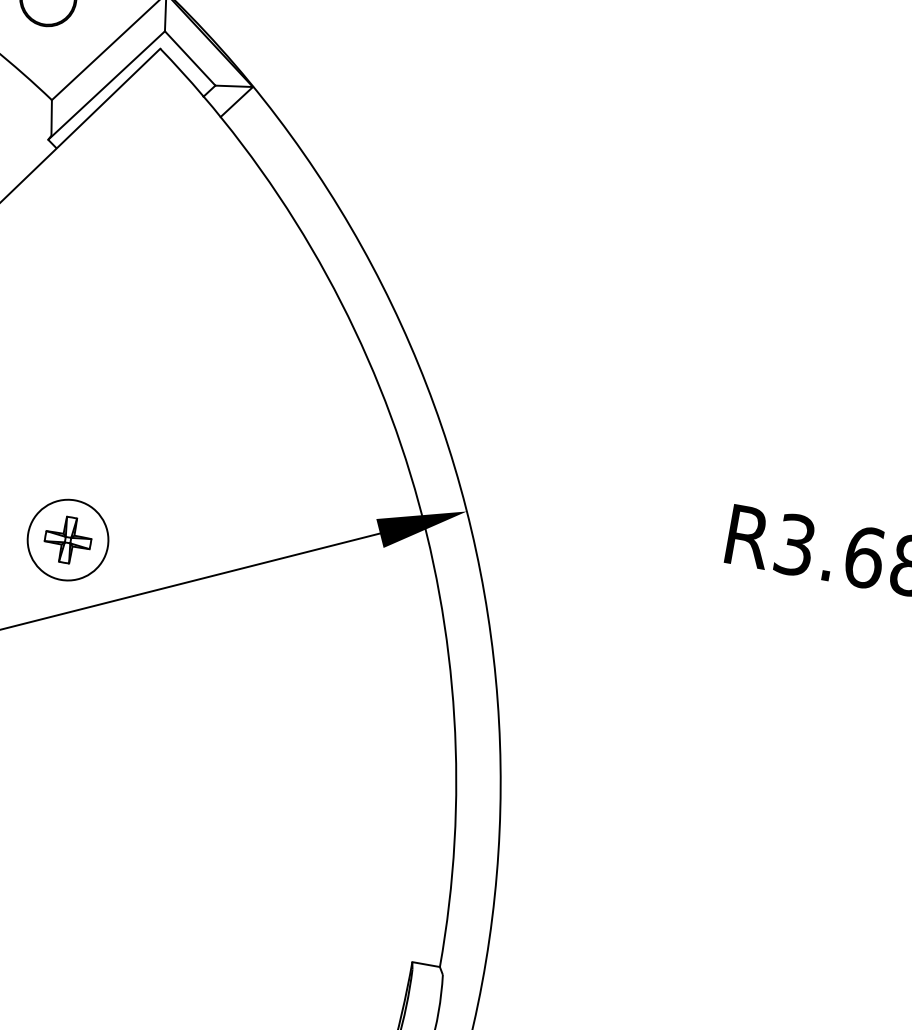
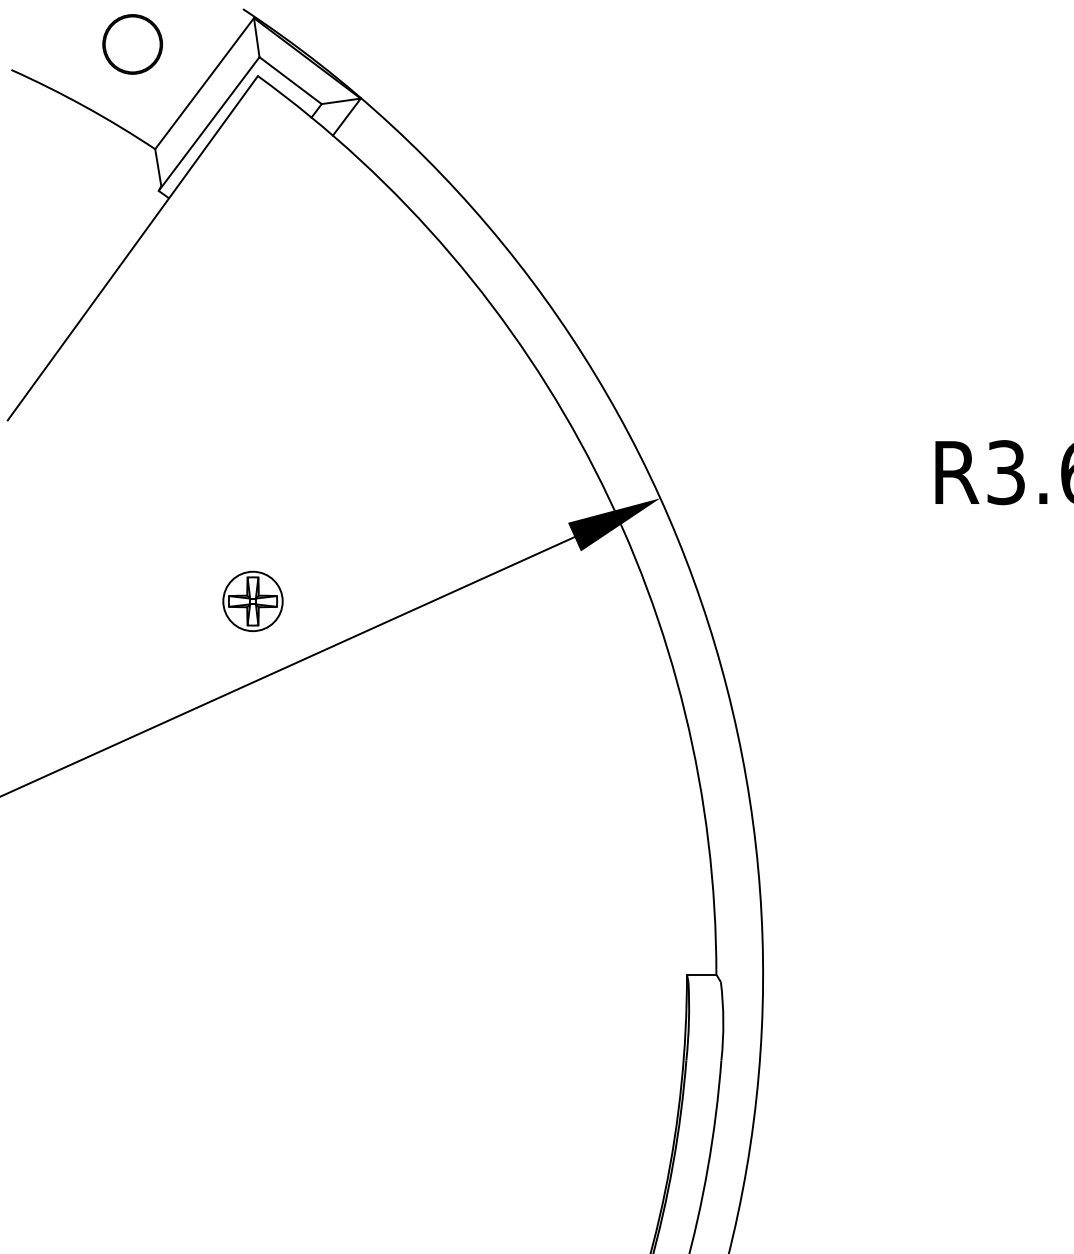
circle: (67, 540) -> (252, 601), size x0.7

